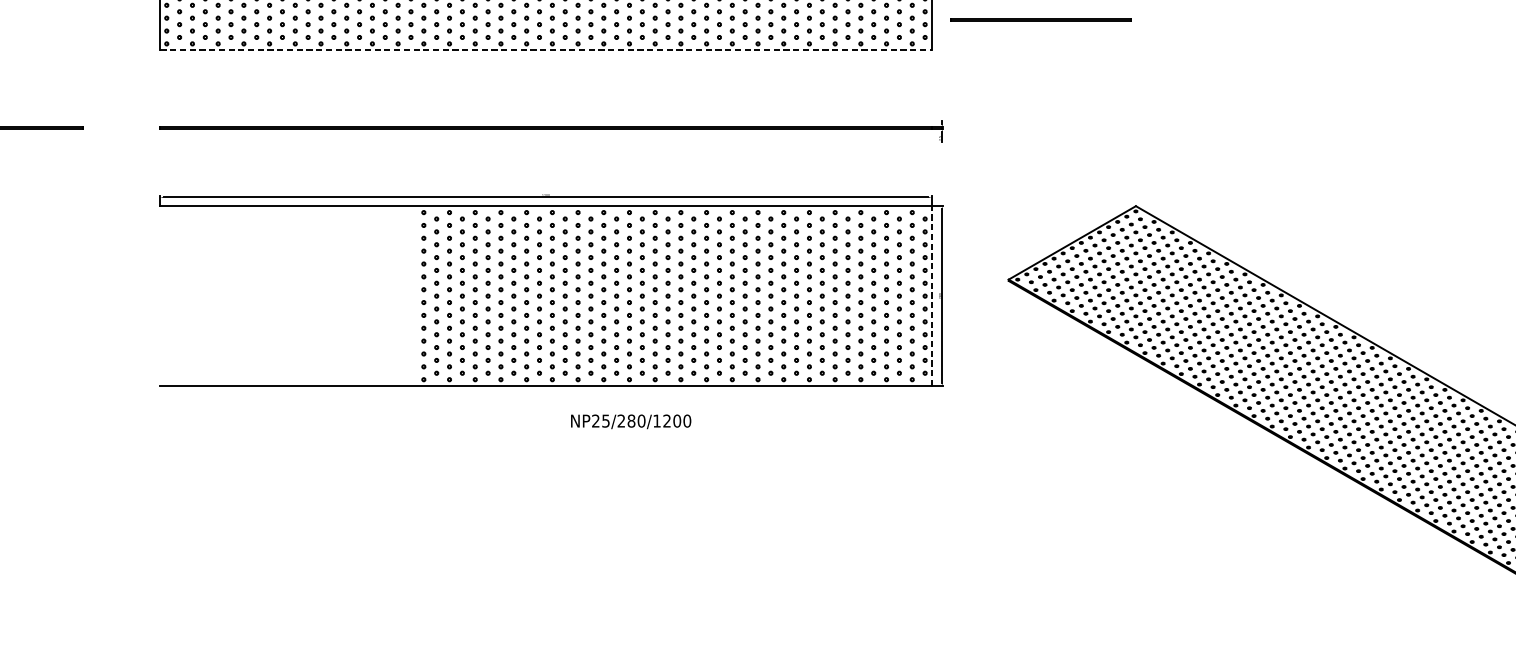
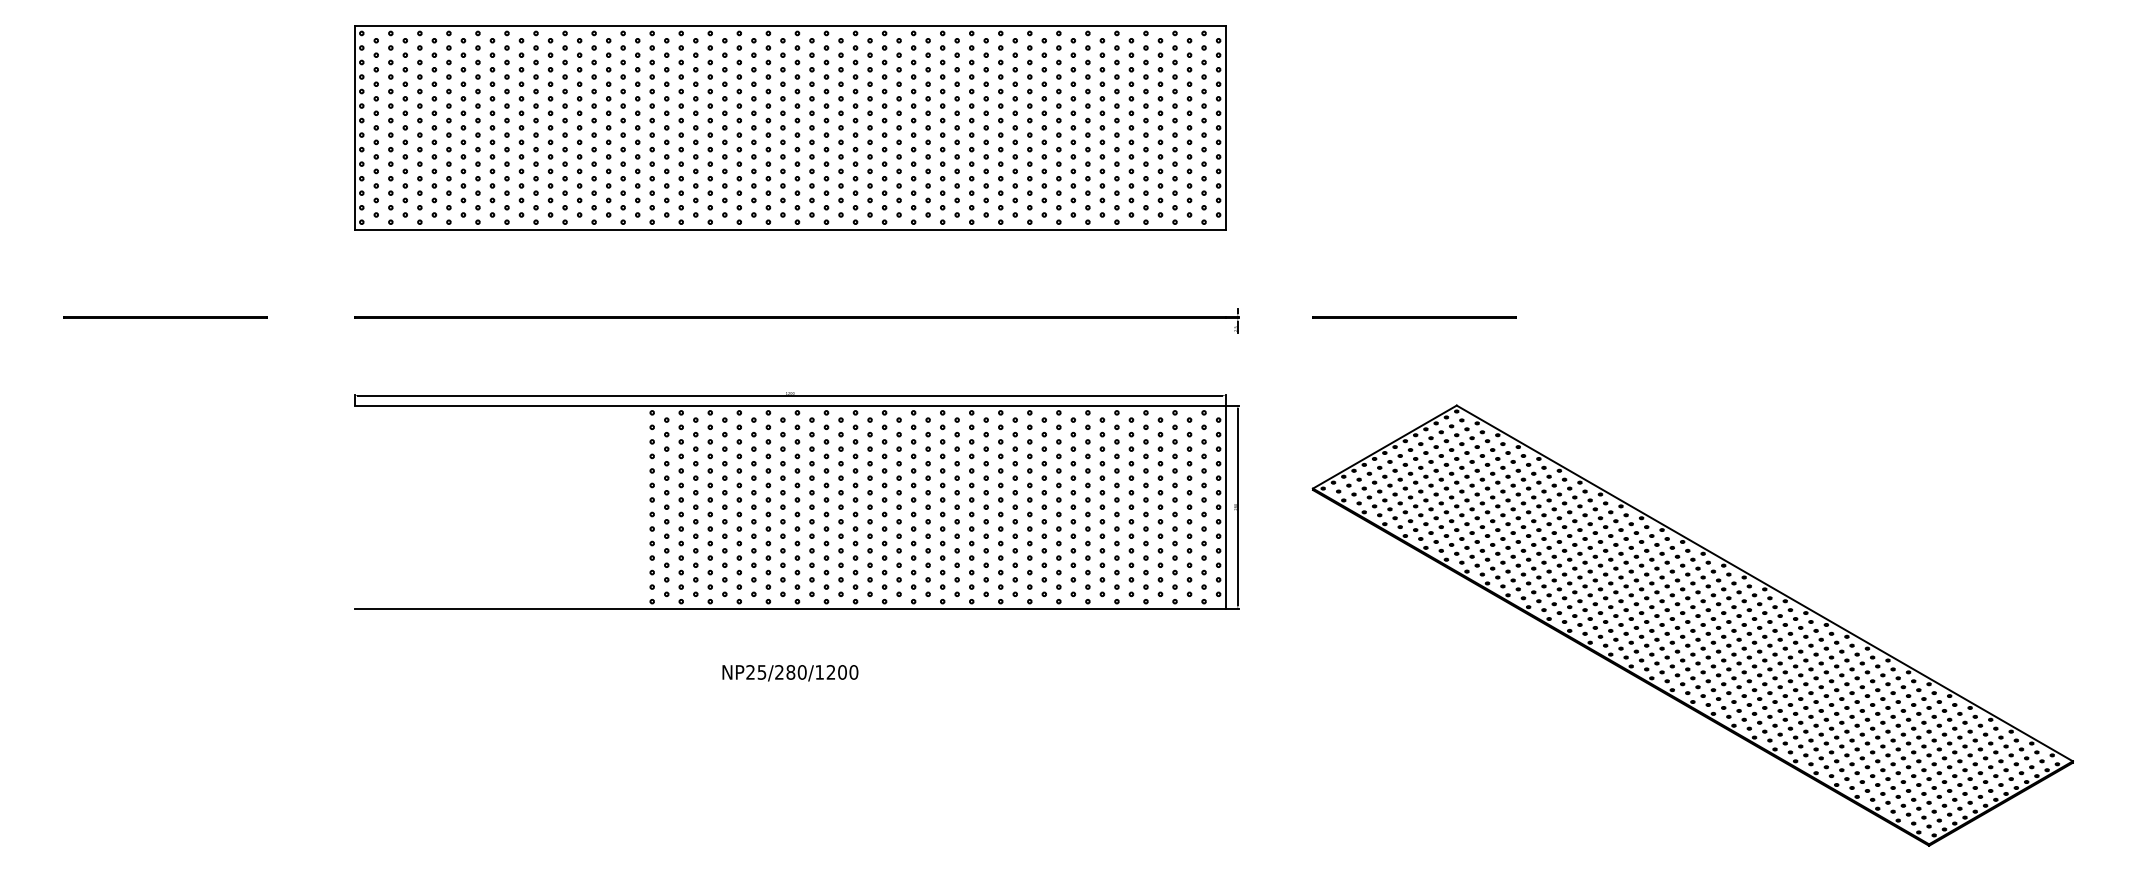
line: (1040, 20) -> (1414, 317), moved
line: (546, 50) -> (790, 229), dashed -> solid
line: (931, 296) -> (1225, 507), dashed -> solid
text: (631, 422) -> (790, 673), moved

